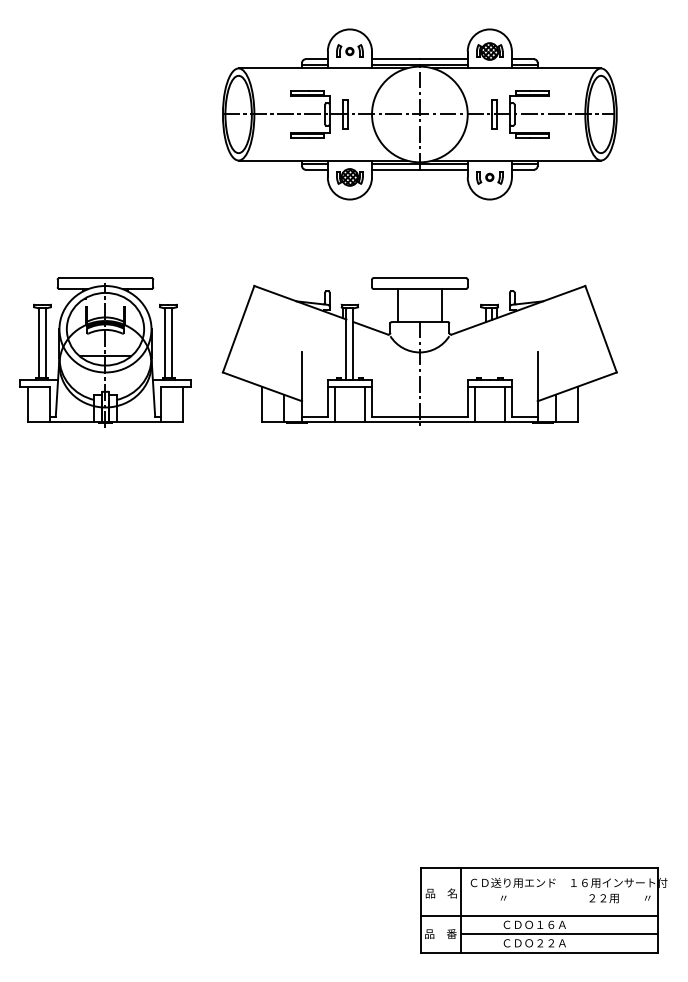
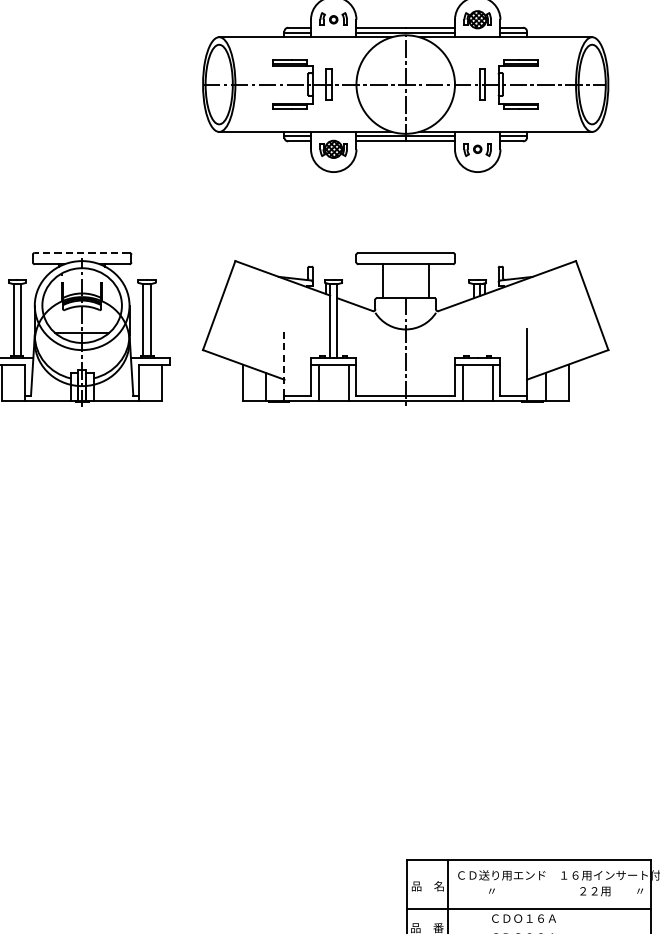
line: (105, 278) -> (82, 253), solid -> dashed
line: (302, 384) -> (284, 362), solid -> dashed
line: (559, 934) -> (549, 928), removed

